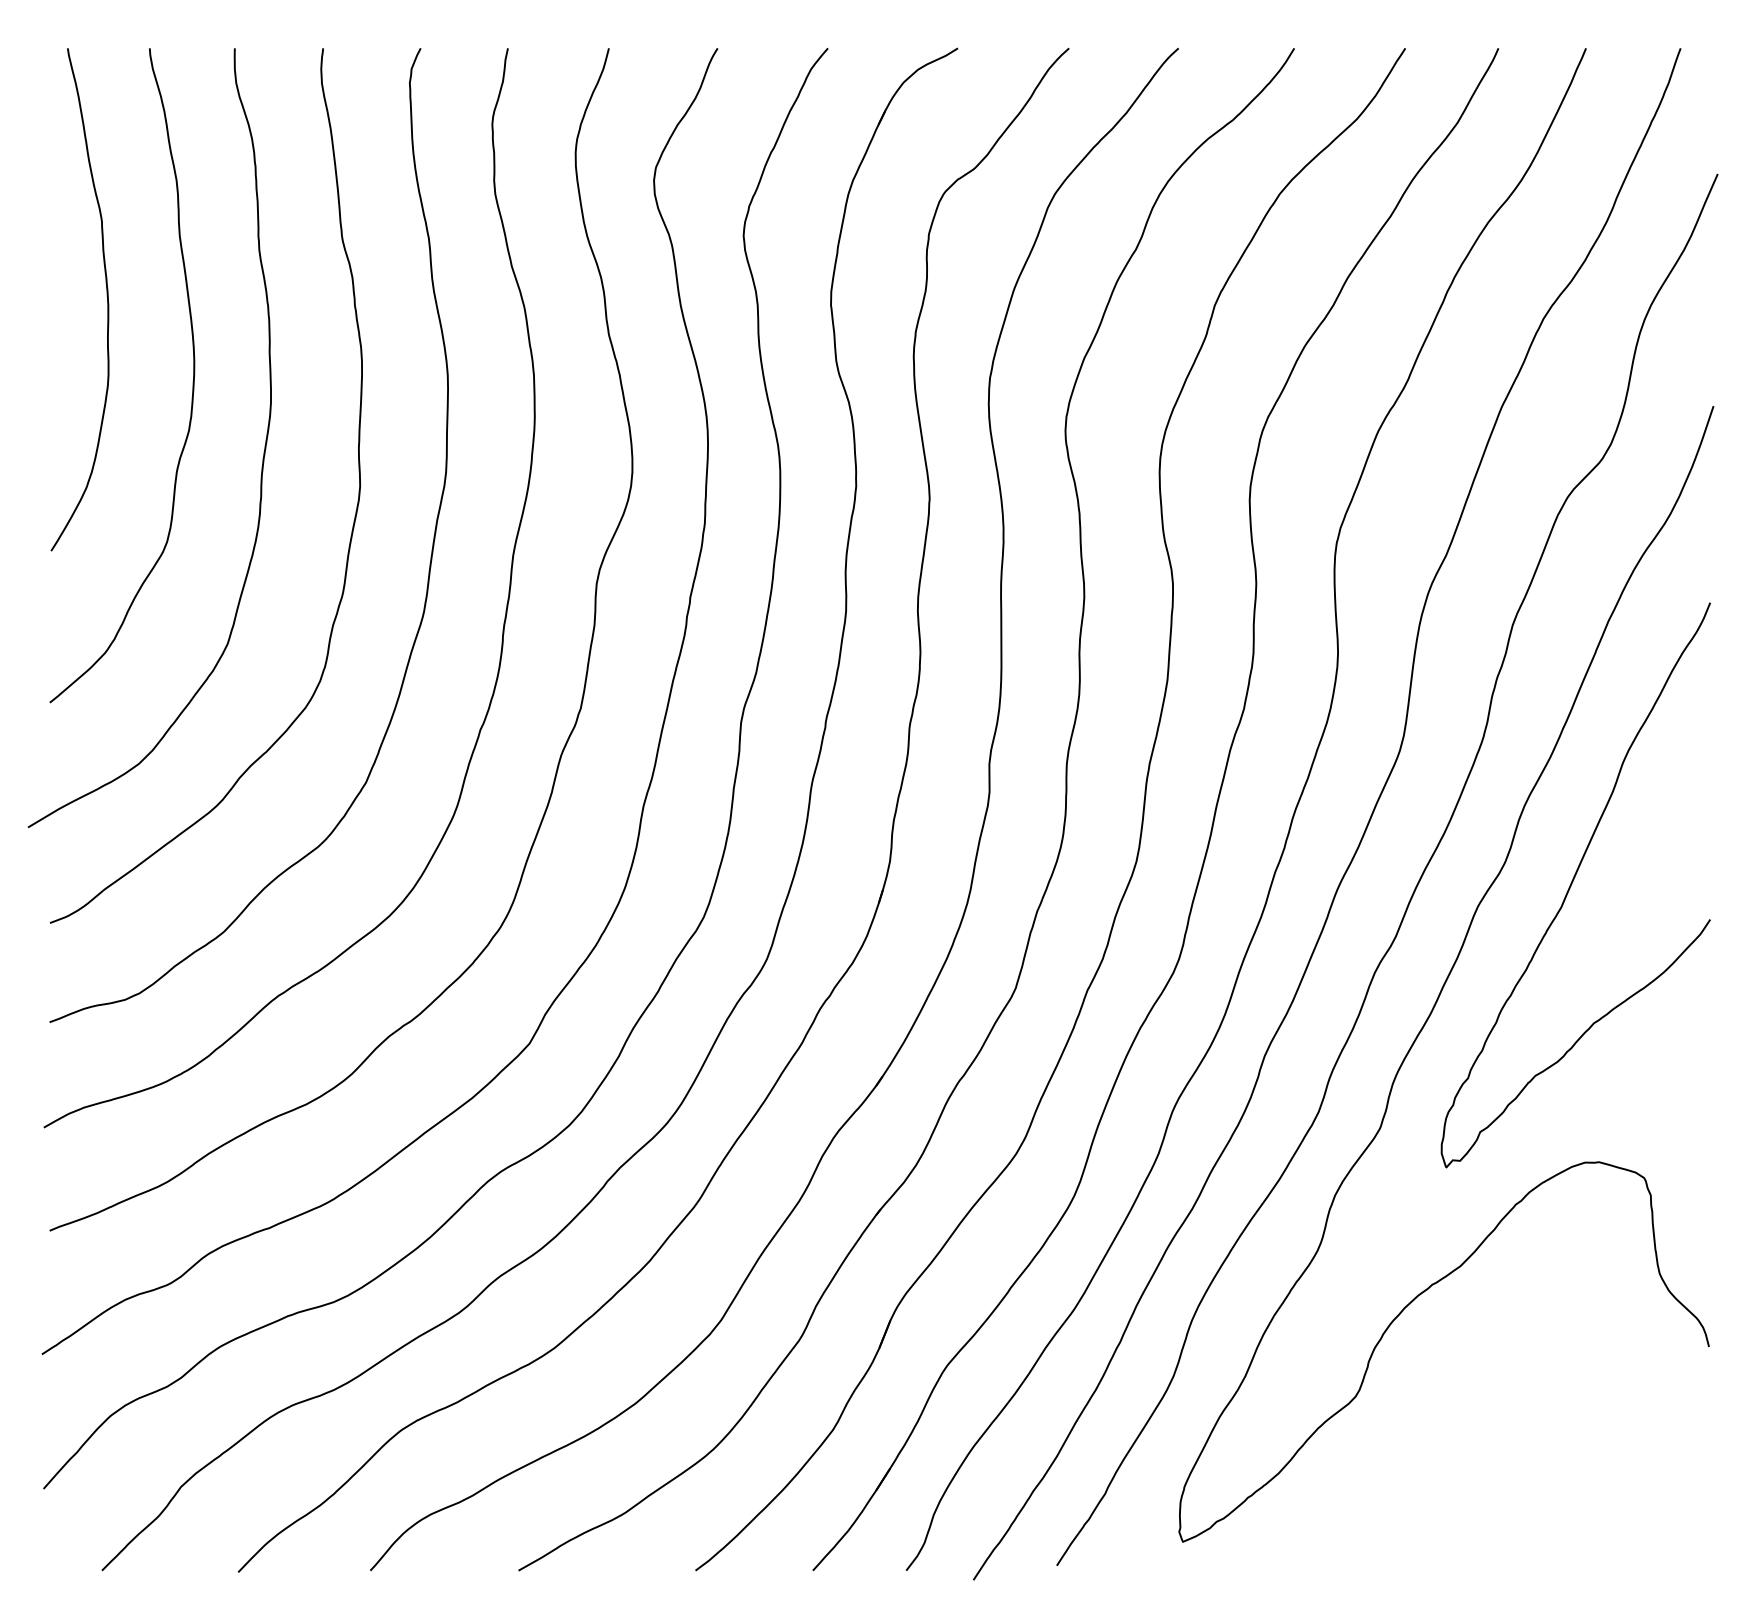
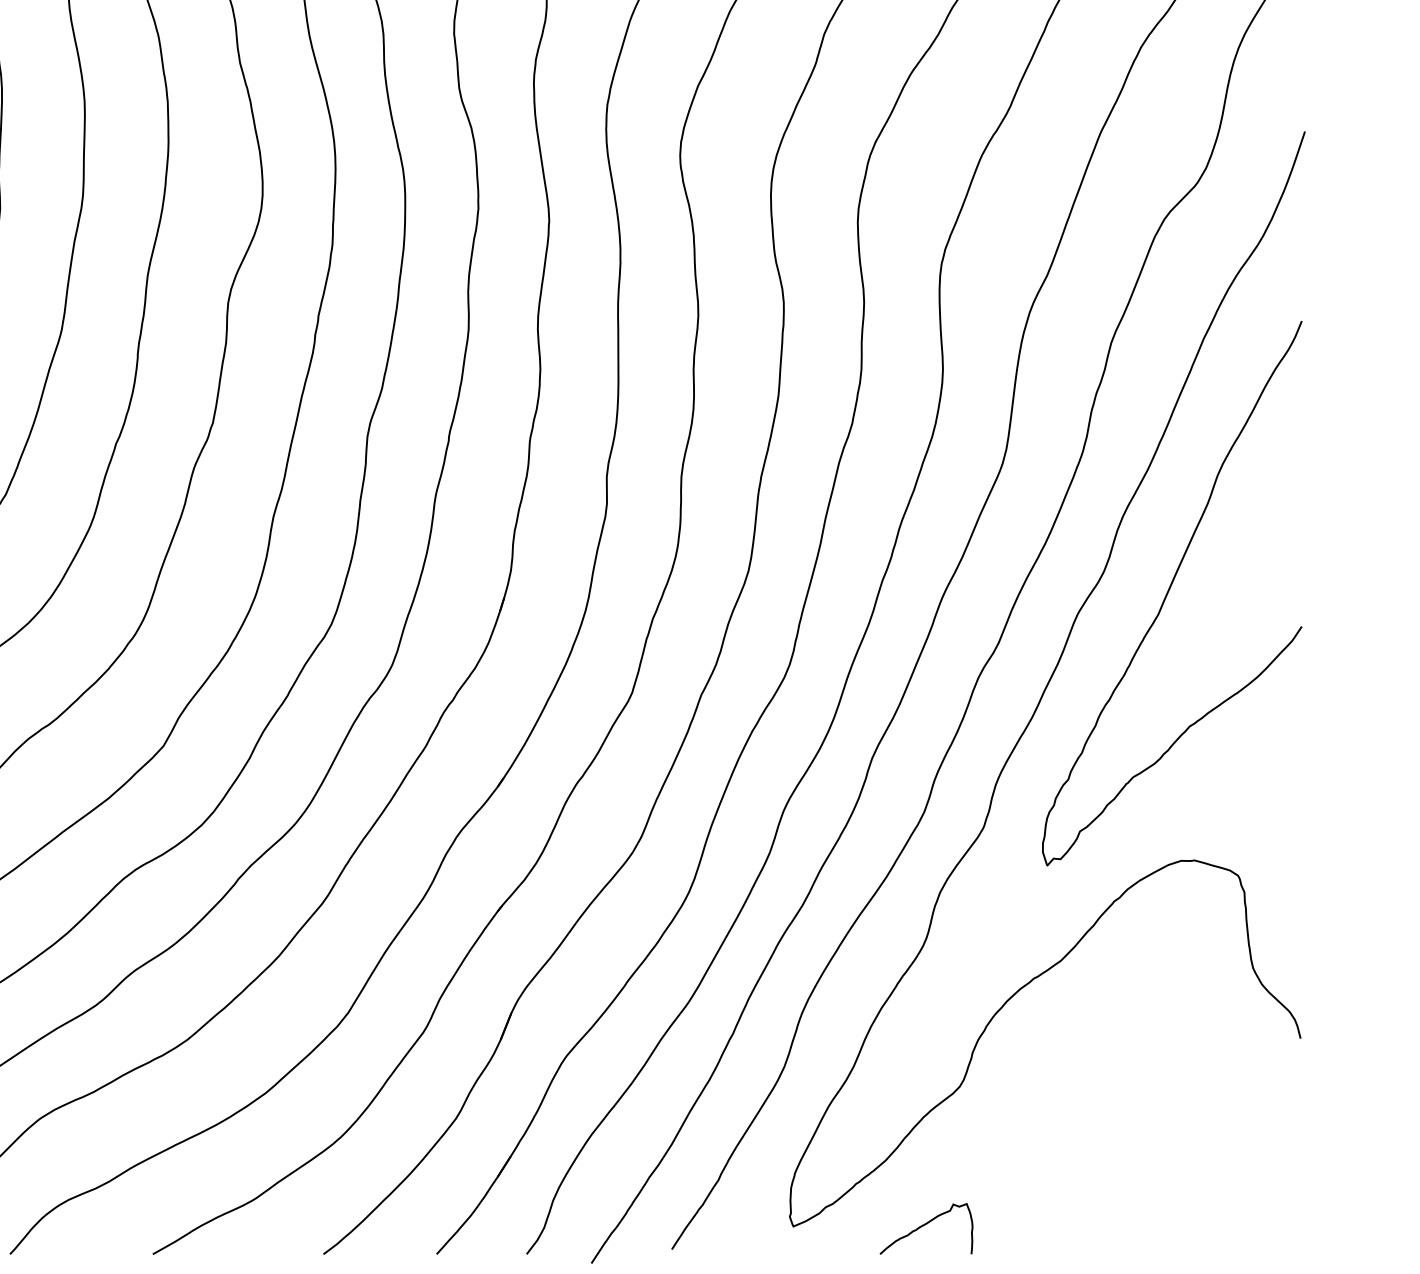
curve: (1318, 1541) -> (924, 1226), added

